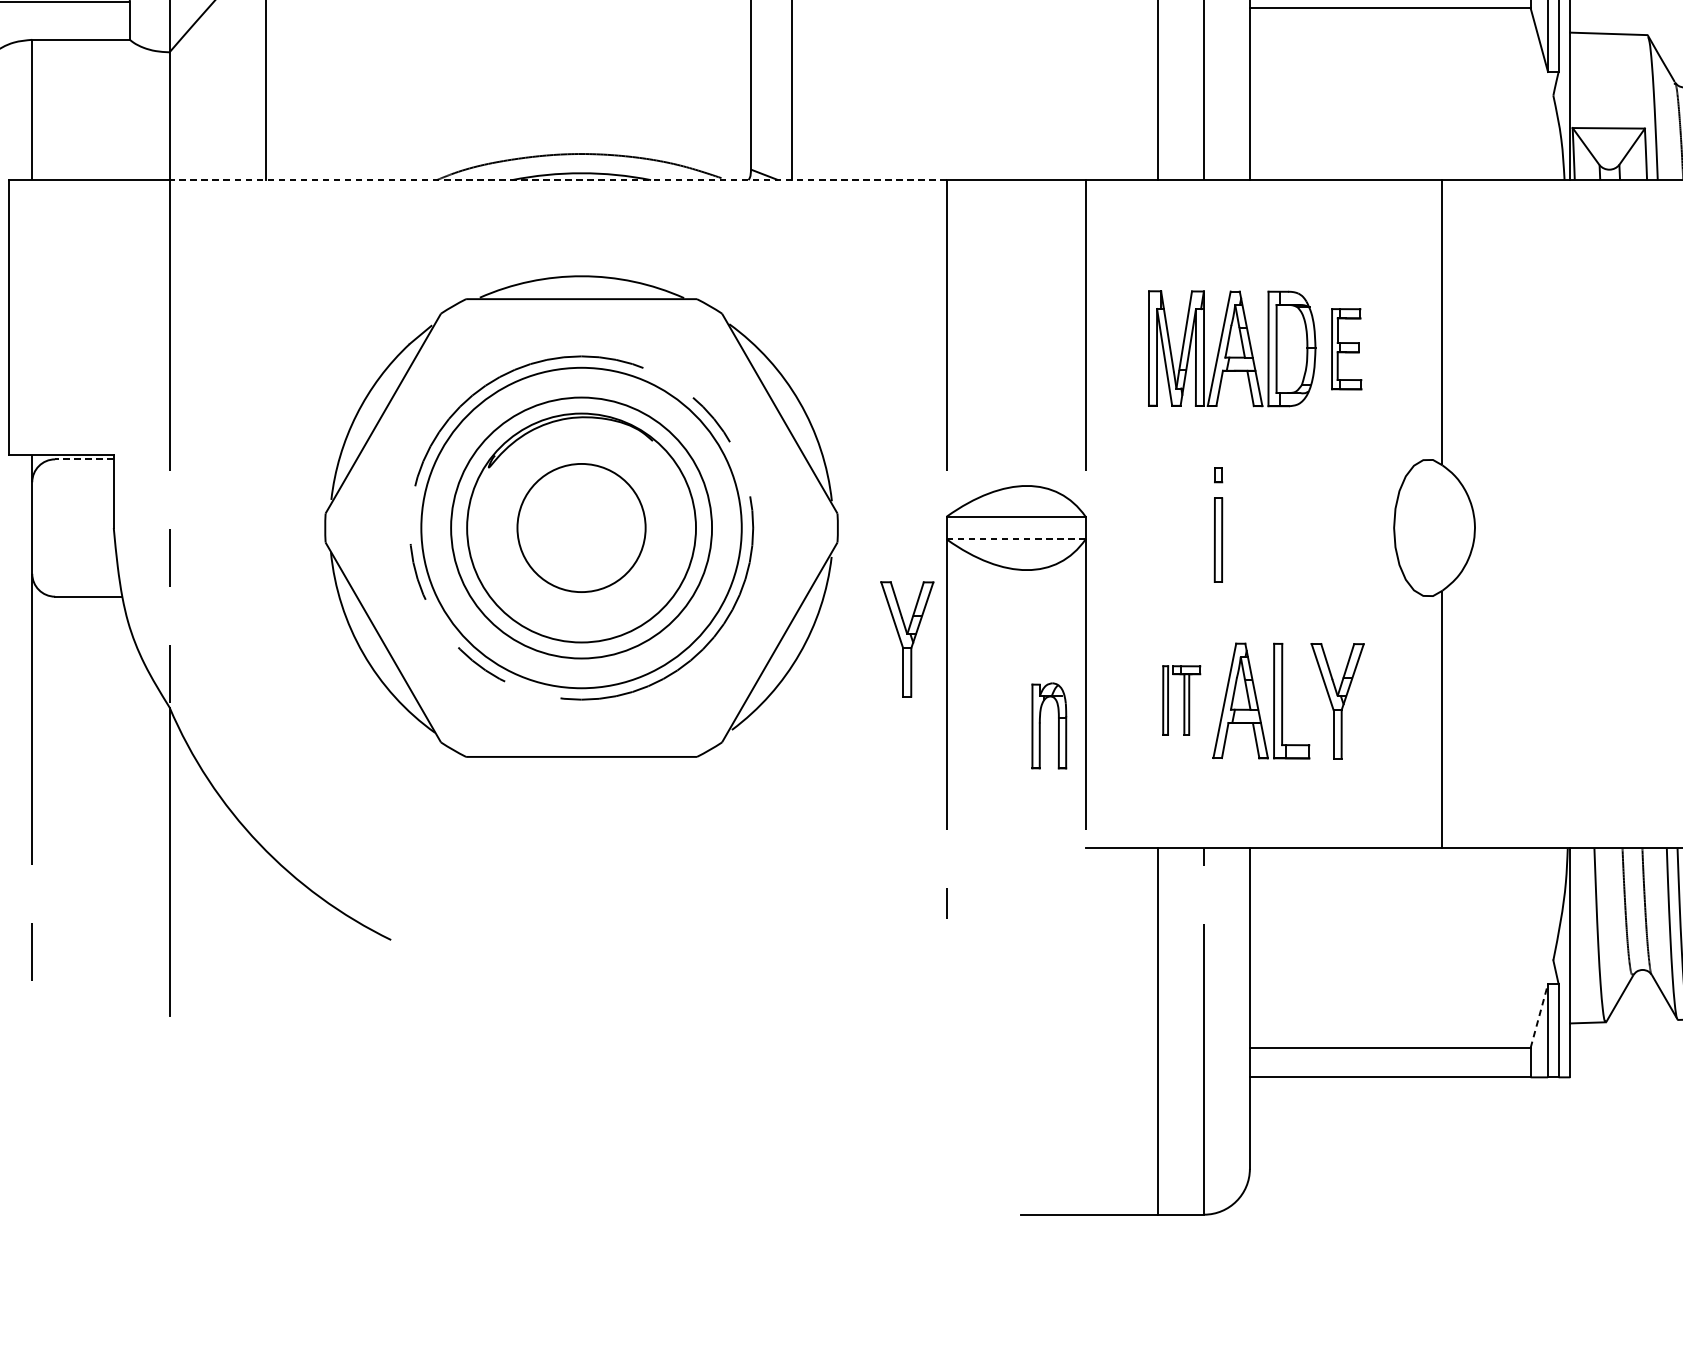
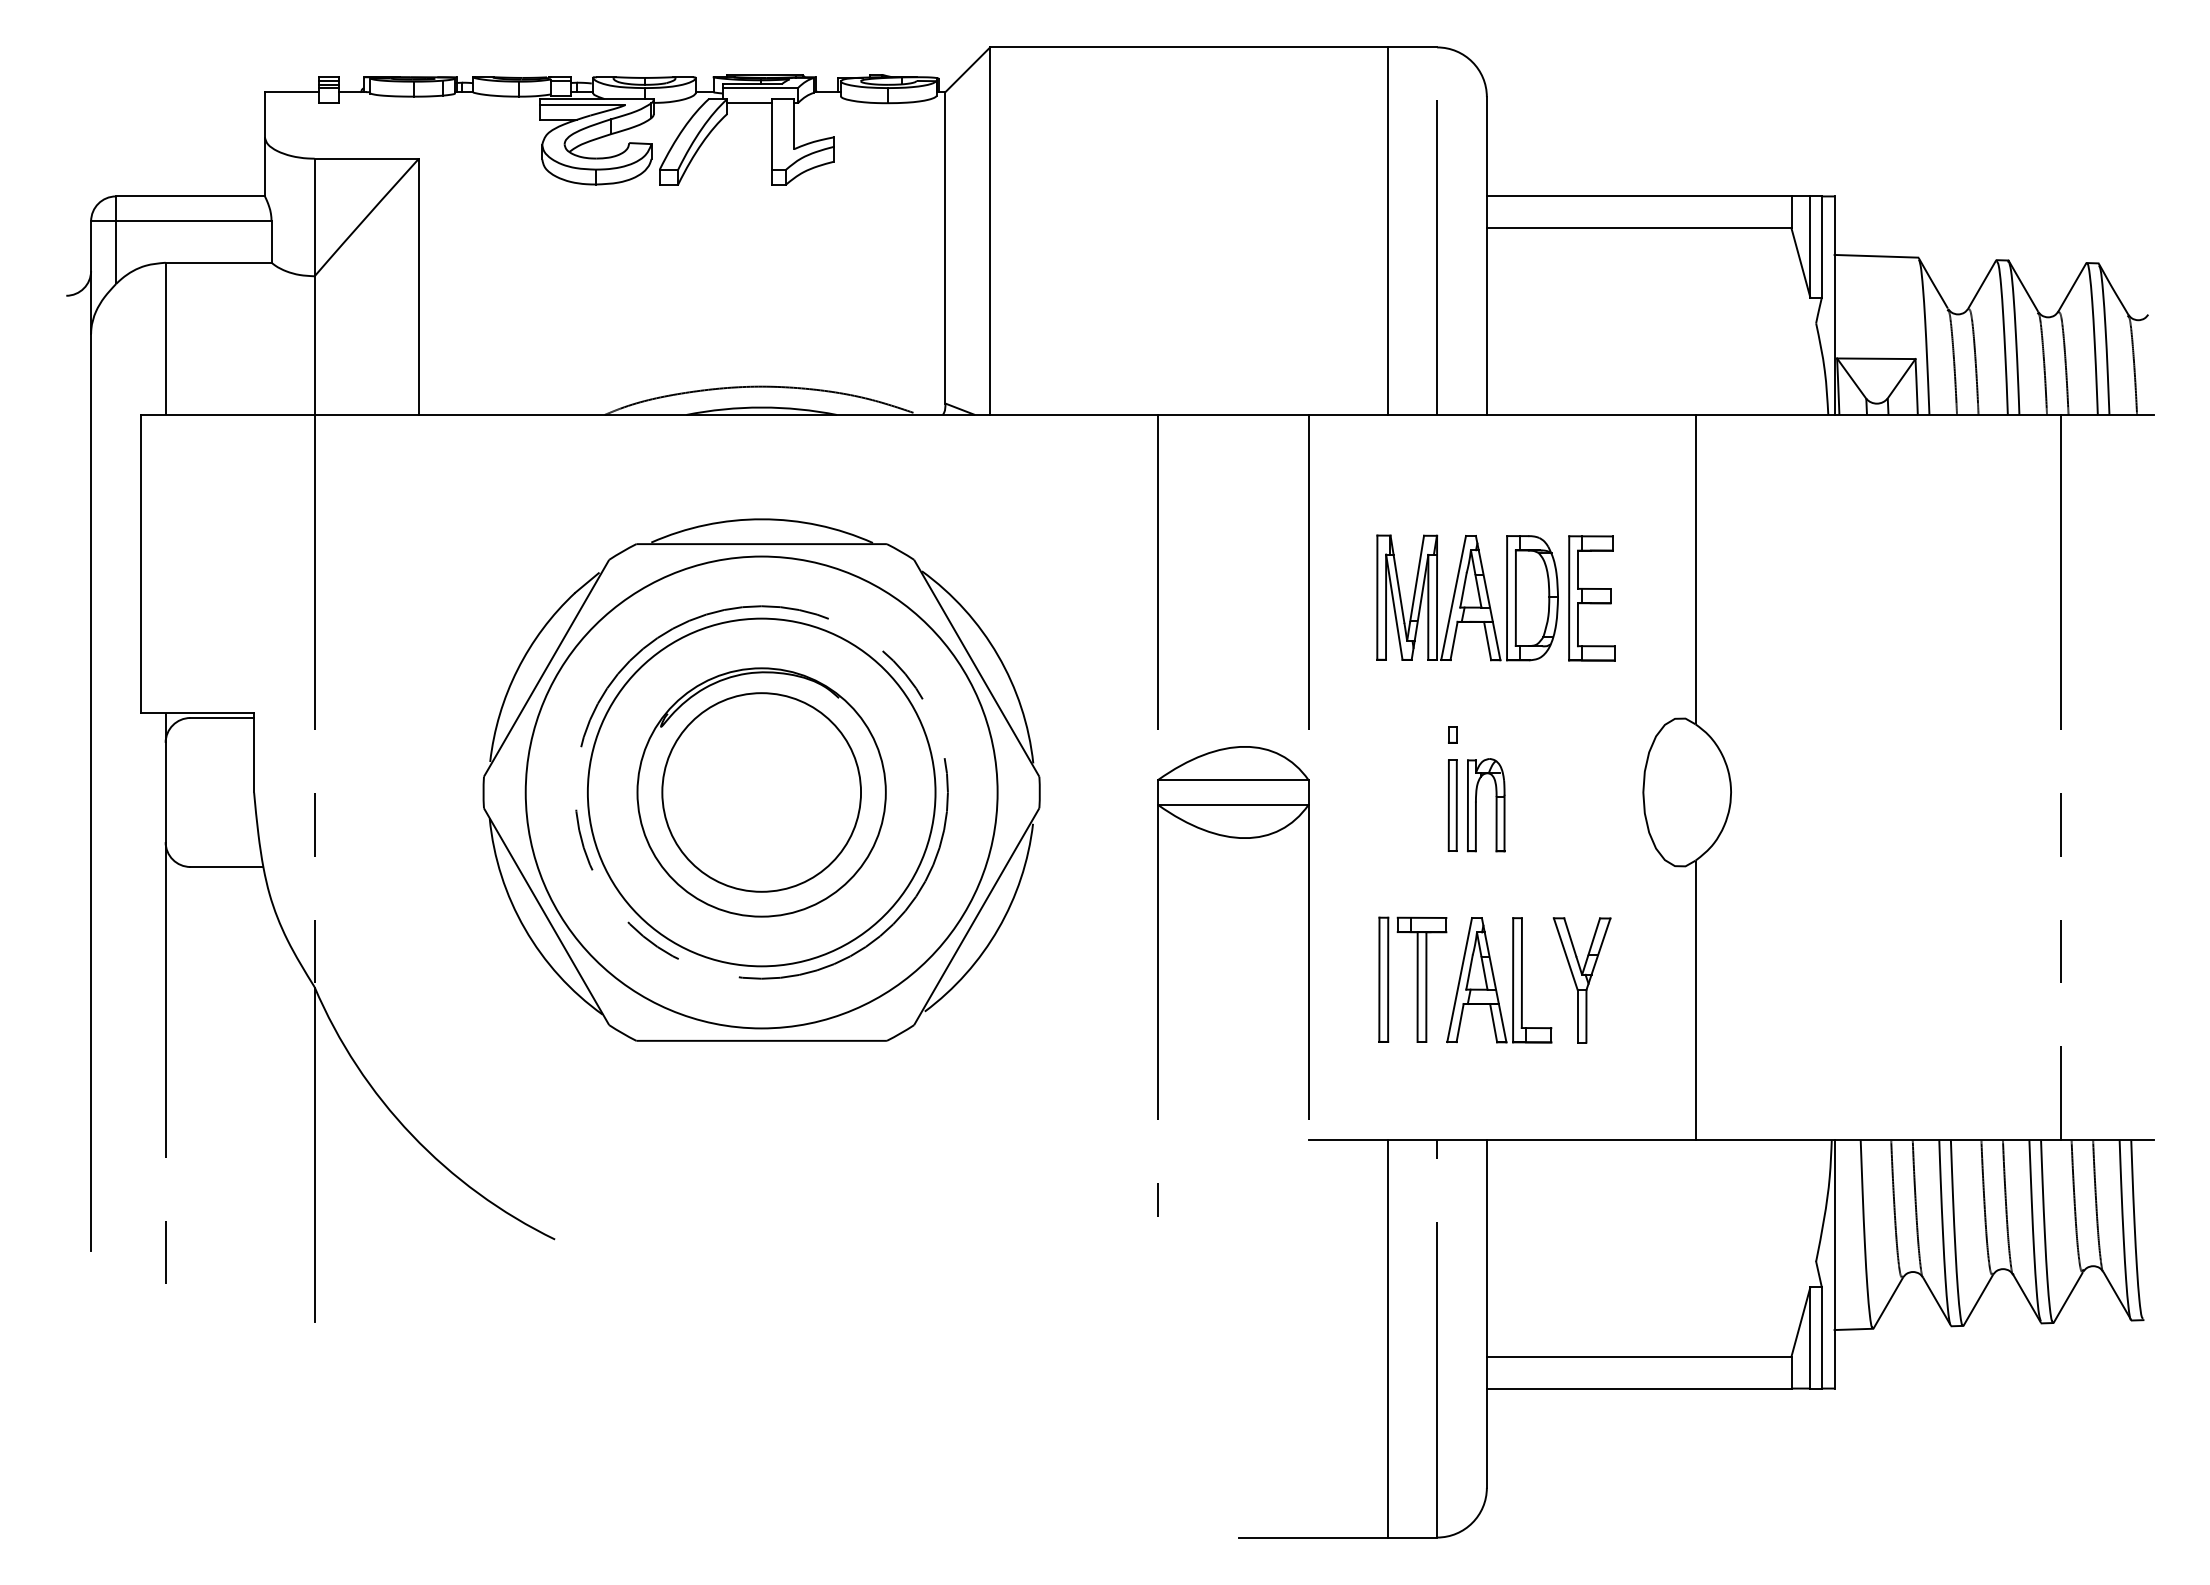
line: (558, 180) -> (736, 415), dashed -> solid
part: (1346, 349) -> (1591, 598), size x1.43
line: (84, 458) -> (222, 717), dashed -> solid
circle: (581, 528) -> (761, 792), size x1.43
circle: (581, 528) -> (761, 792), size x1.67
line: (1016, 539) -> (1233, 804), dashed -> solid
part: (906, 639) -> (1114, 913), removed
part: (1181, 700) -> (1412, 979), size x1.67
part: (1057, 726) -> (1495, 805), moved
line: (1538, 1015) -> (1800, 1321), dashed -> solid

